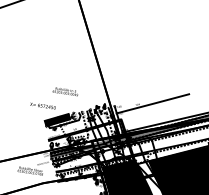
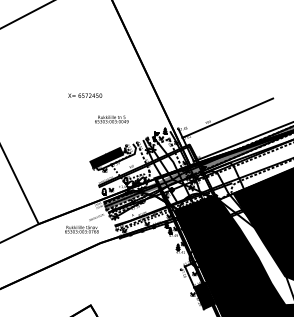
text: (43, 105) -> (85, 95), moved

